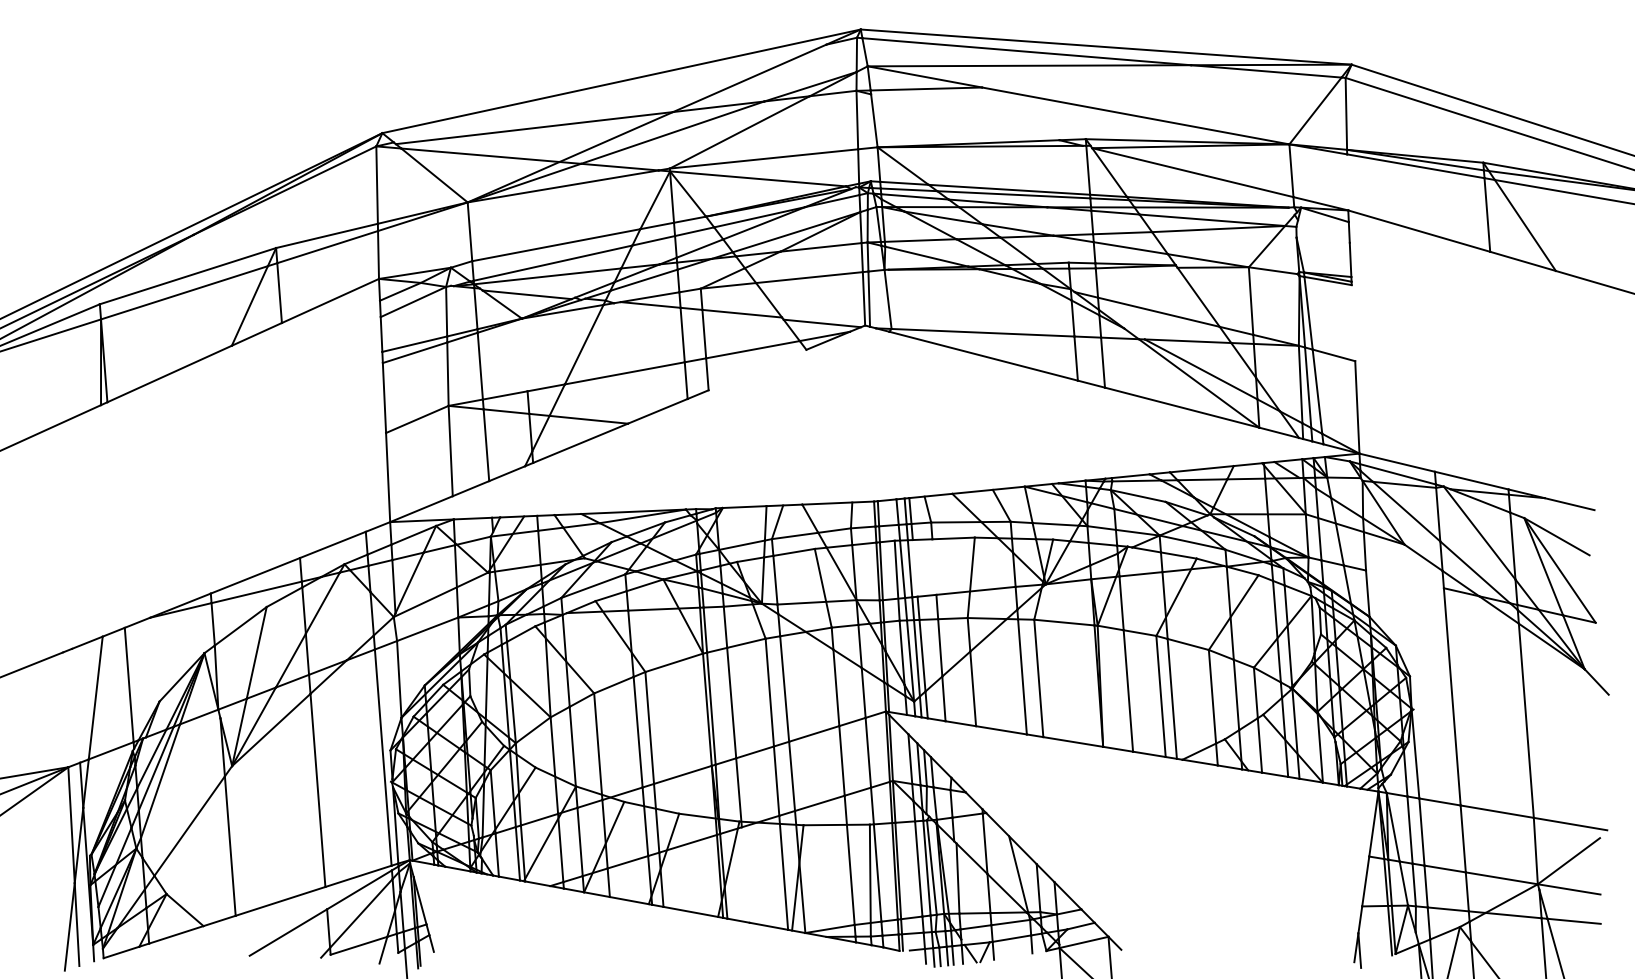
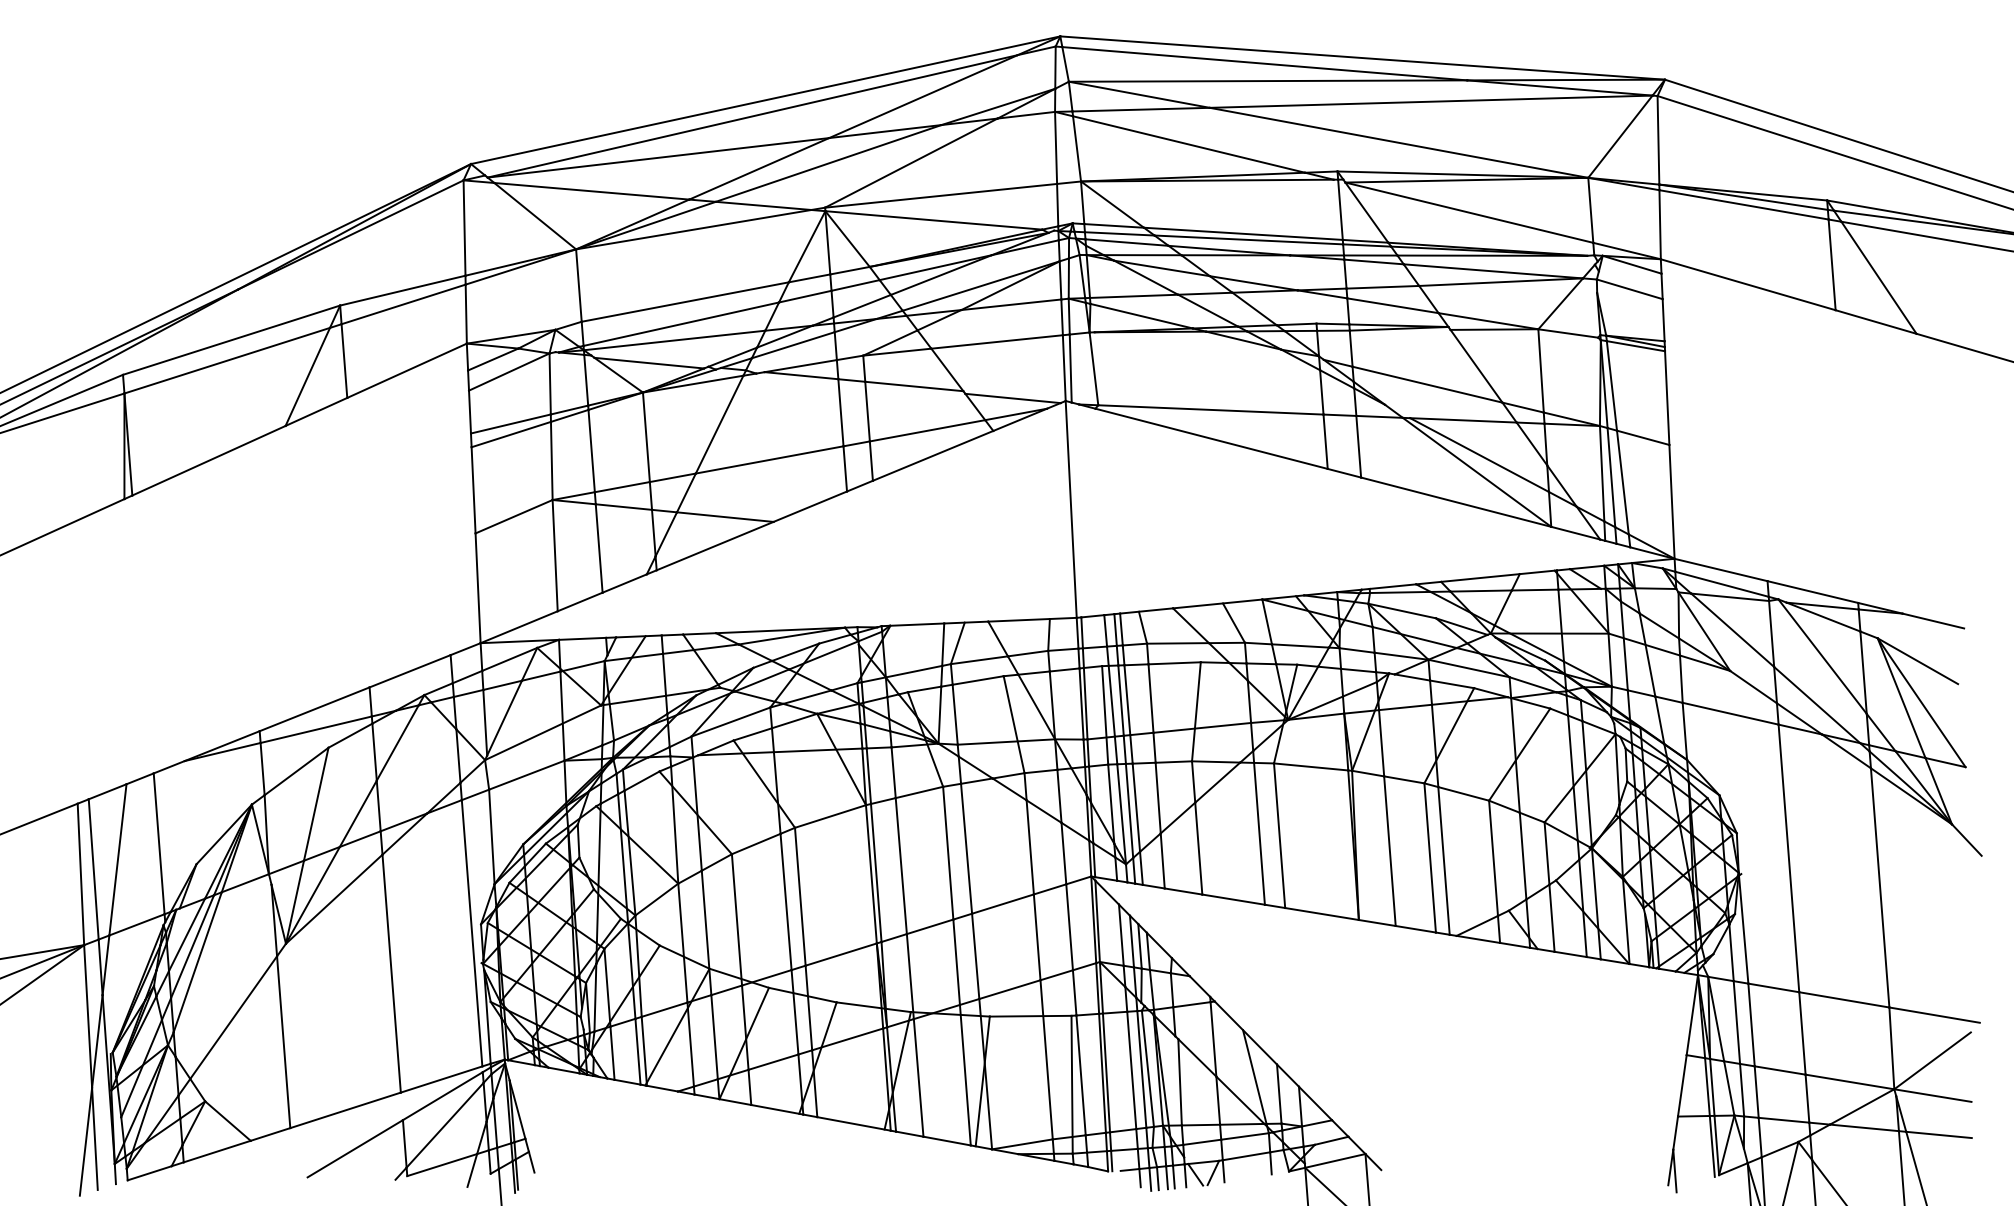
line: (1161, 82) -> (1430, 101), added
line: (610, 94) -> (752, 116), added
line: (965, 117) -> (1189, 144), added
line: (1347, 182) -> (1659, 224), added
line: (1322, 234) -> (1629, 288), added
line: (1353, 323) -> (1667, 398), added
line: (524, 354) -> (646, 436), added
line: (757, 369) -> (933, 455), added
line: (869, 413) -> (1071, 509), added
line: (934, 566) -> (1151, 697), added
line: (914, 568) -> (1126, 700), added
line: (1404, 579) -> (1730, 713), added
line: (76, 705) -> (94, 869), added
line: (65, 709) -> (80, 873), added
line: (745, 874) -> (918, 1077), added

